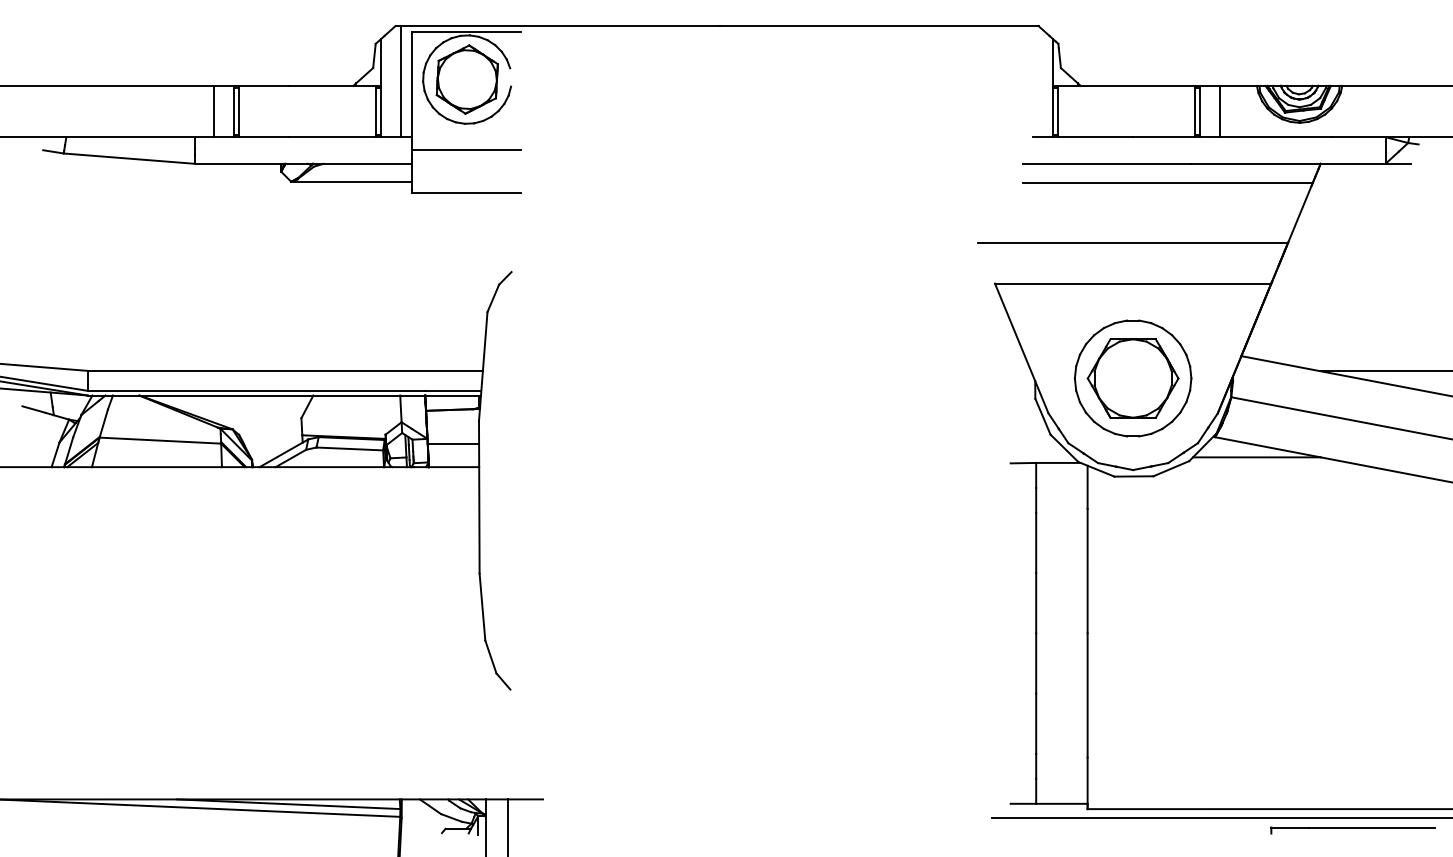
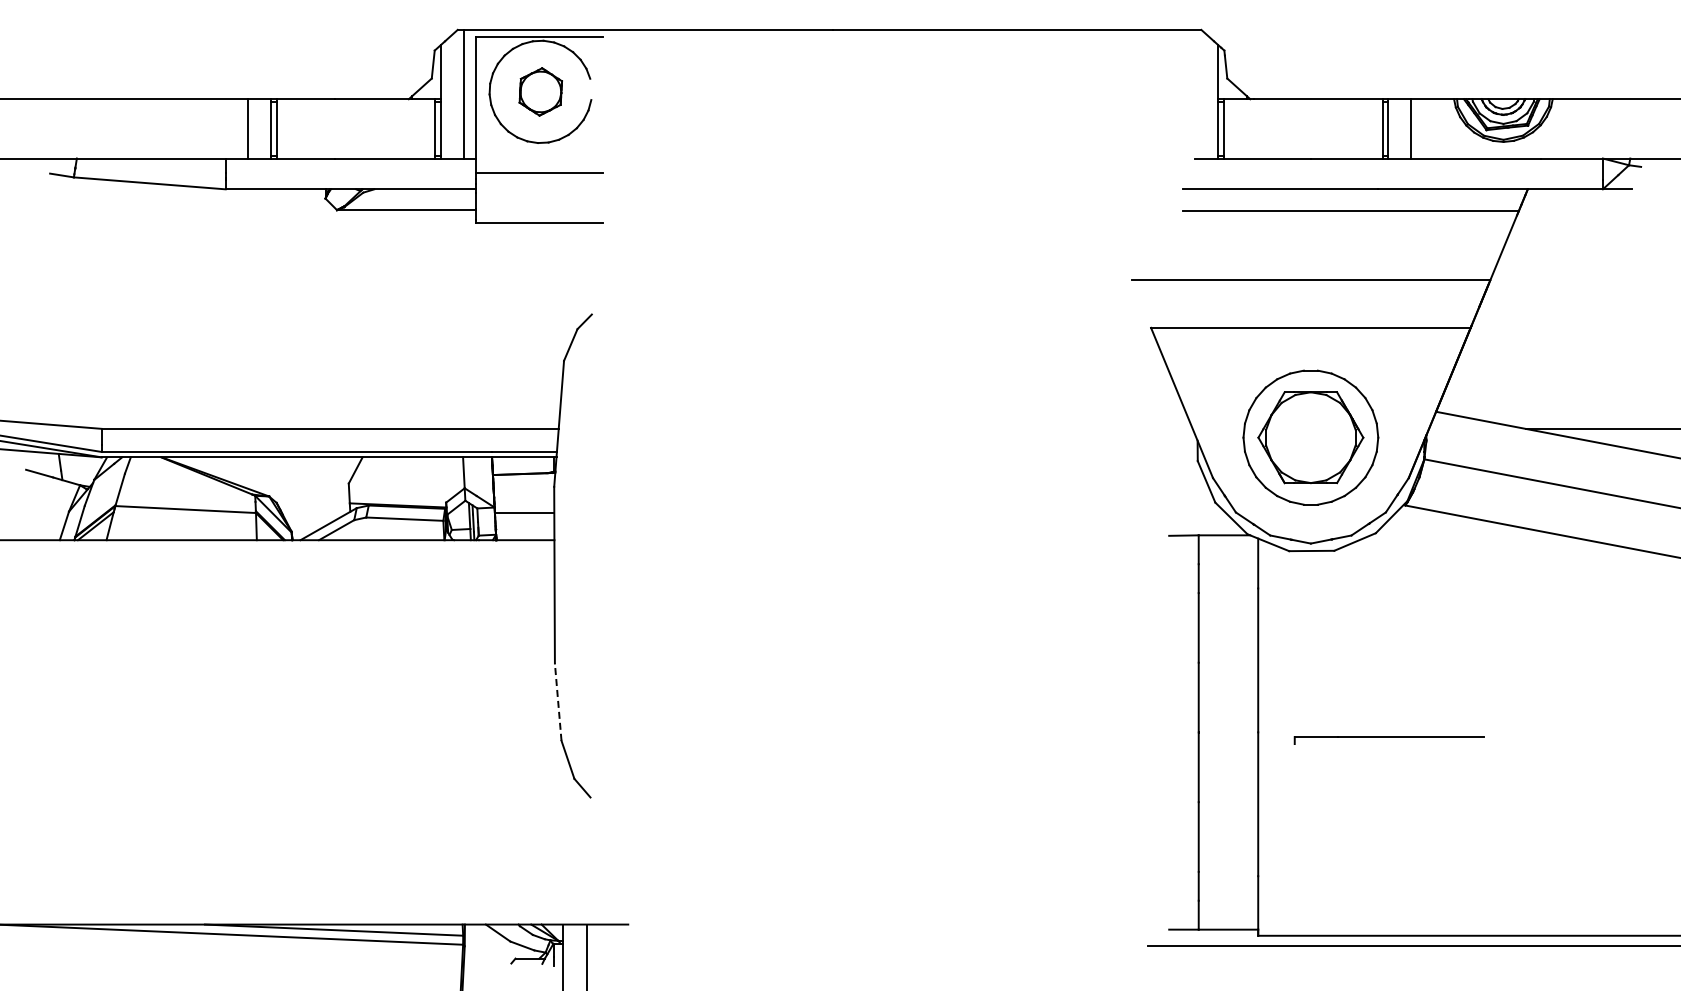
part: (467, 79) -> (540, 91), size x0.6
line: (1257, 457) -> (1454, 528), removed
line: (482, 607) -> (558, 702), solid -> dashed
part: (1352, 830) -> (1388, 740), moved

